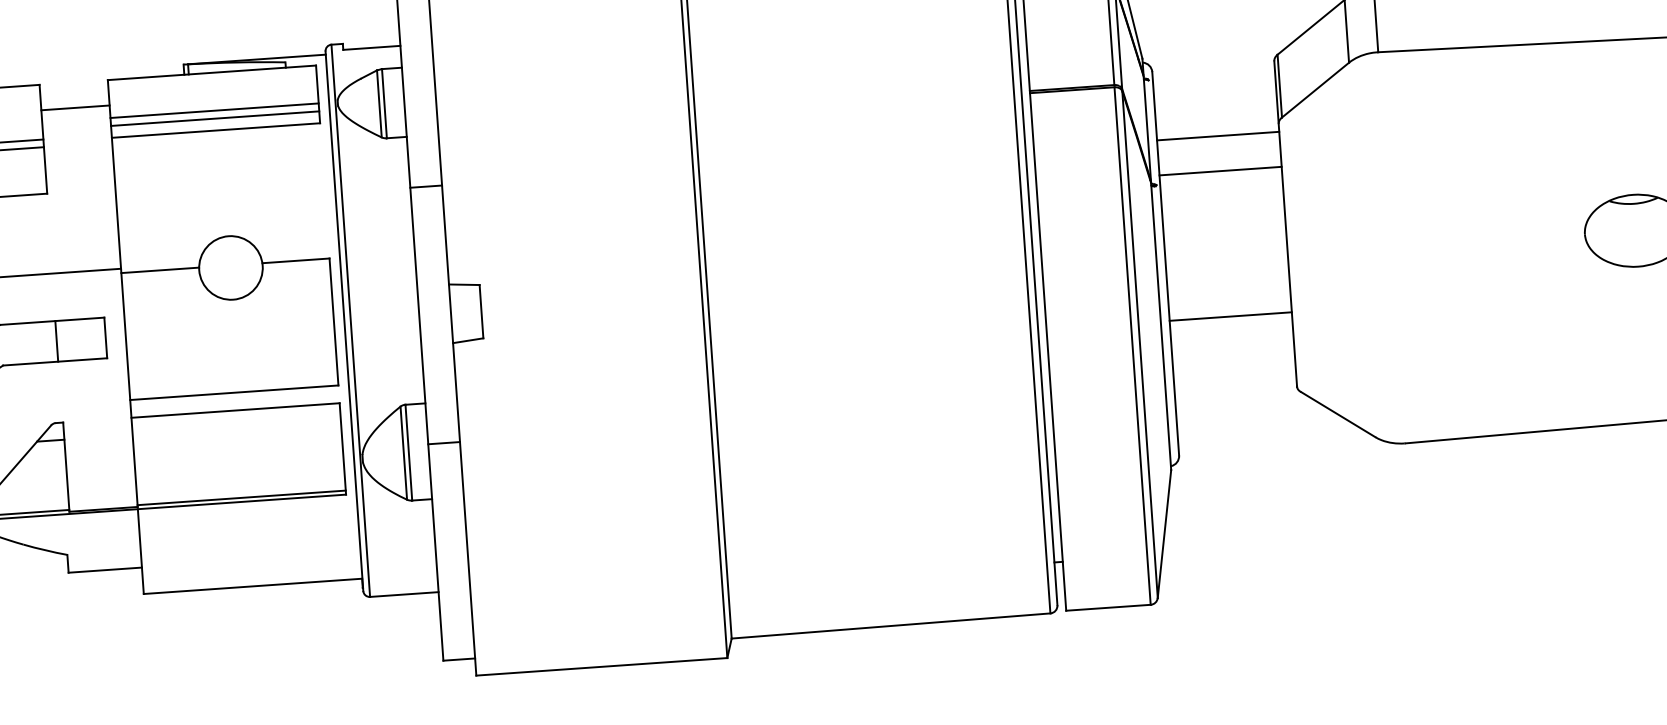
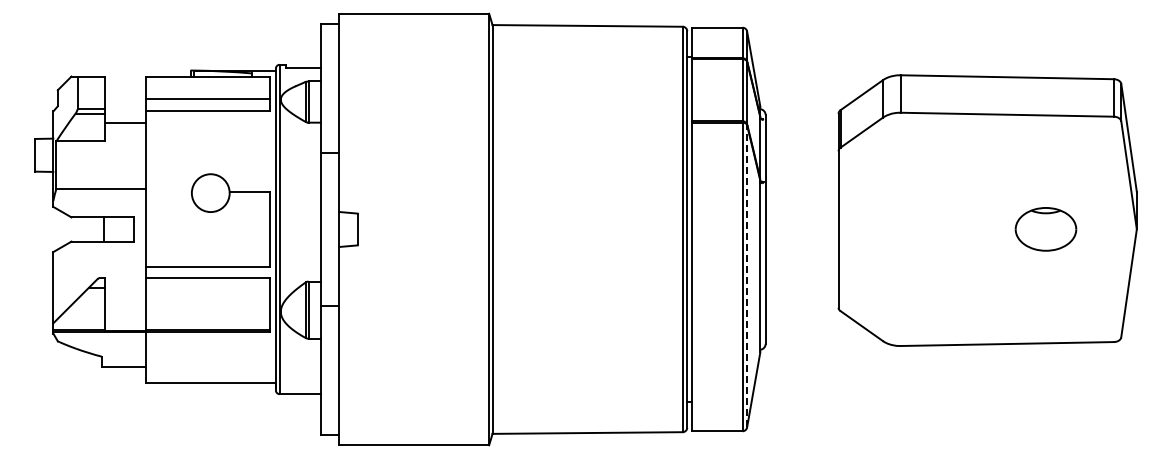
line: (74, 107) -> (124, 122), moved
line: (214, 118) -> (207, 103), removed
line: (1217, 135) -> (801, 155), removed
line: (1219, 170) -> (801, 176), removed
line: (159, 270) -> (168, 191), removed
line: (1229, 316) -> (801, 263), removed
line: (1140, 343) -> (747, 275), solid -> dashed

